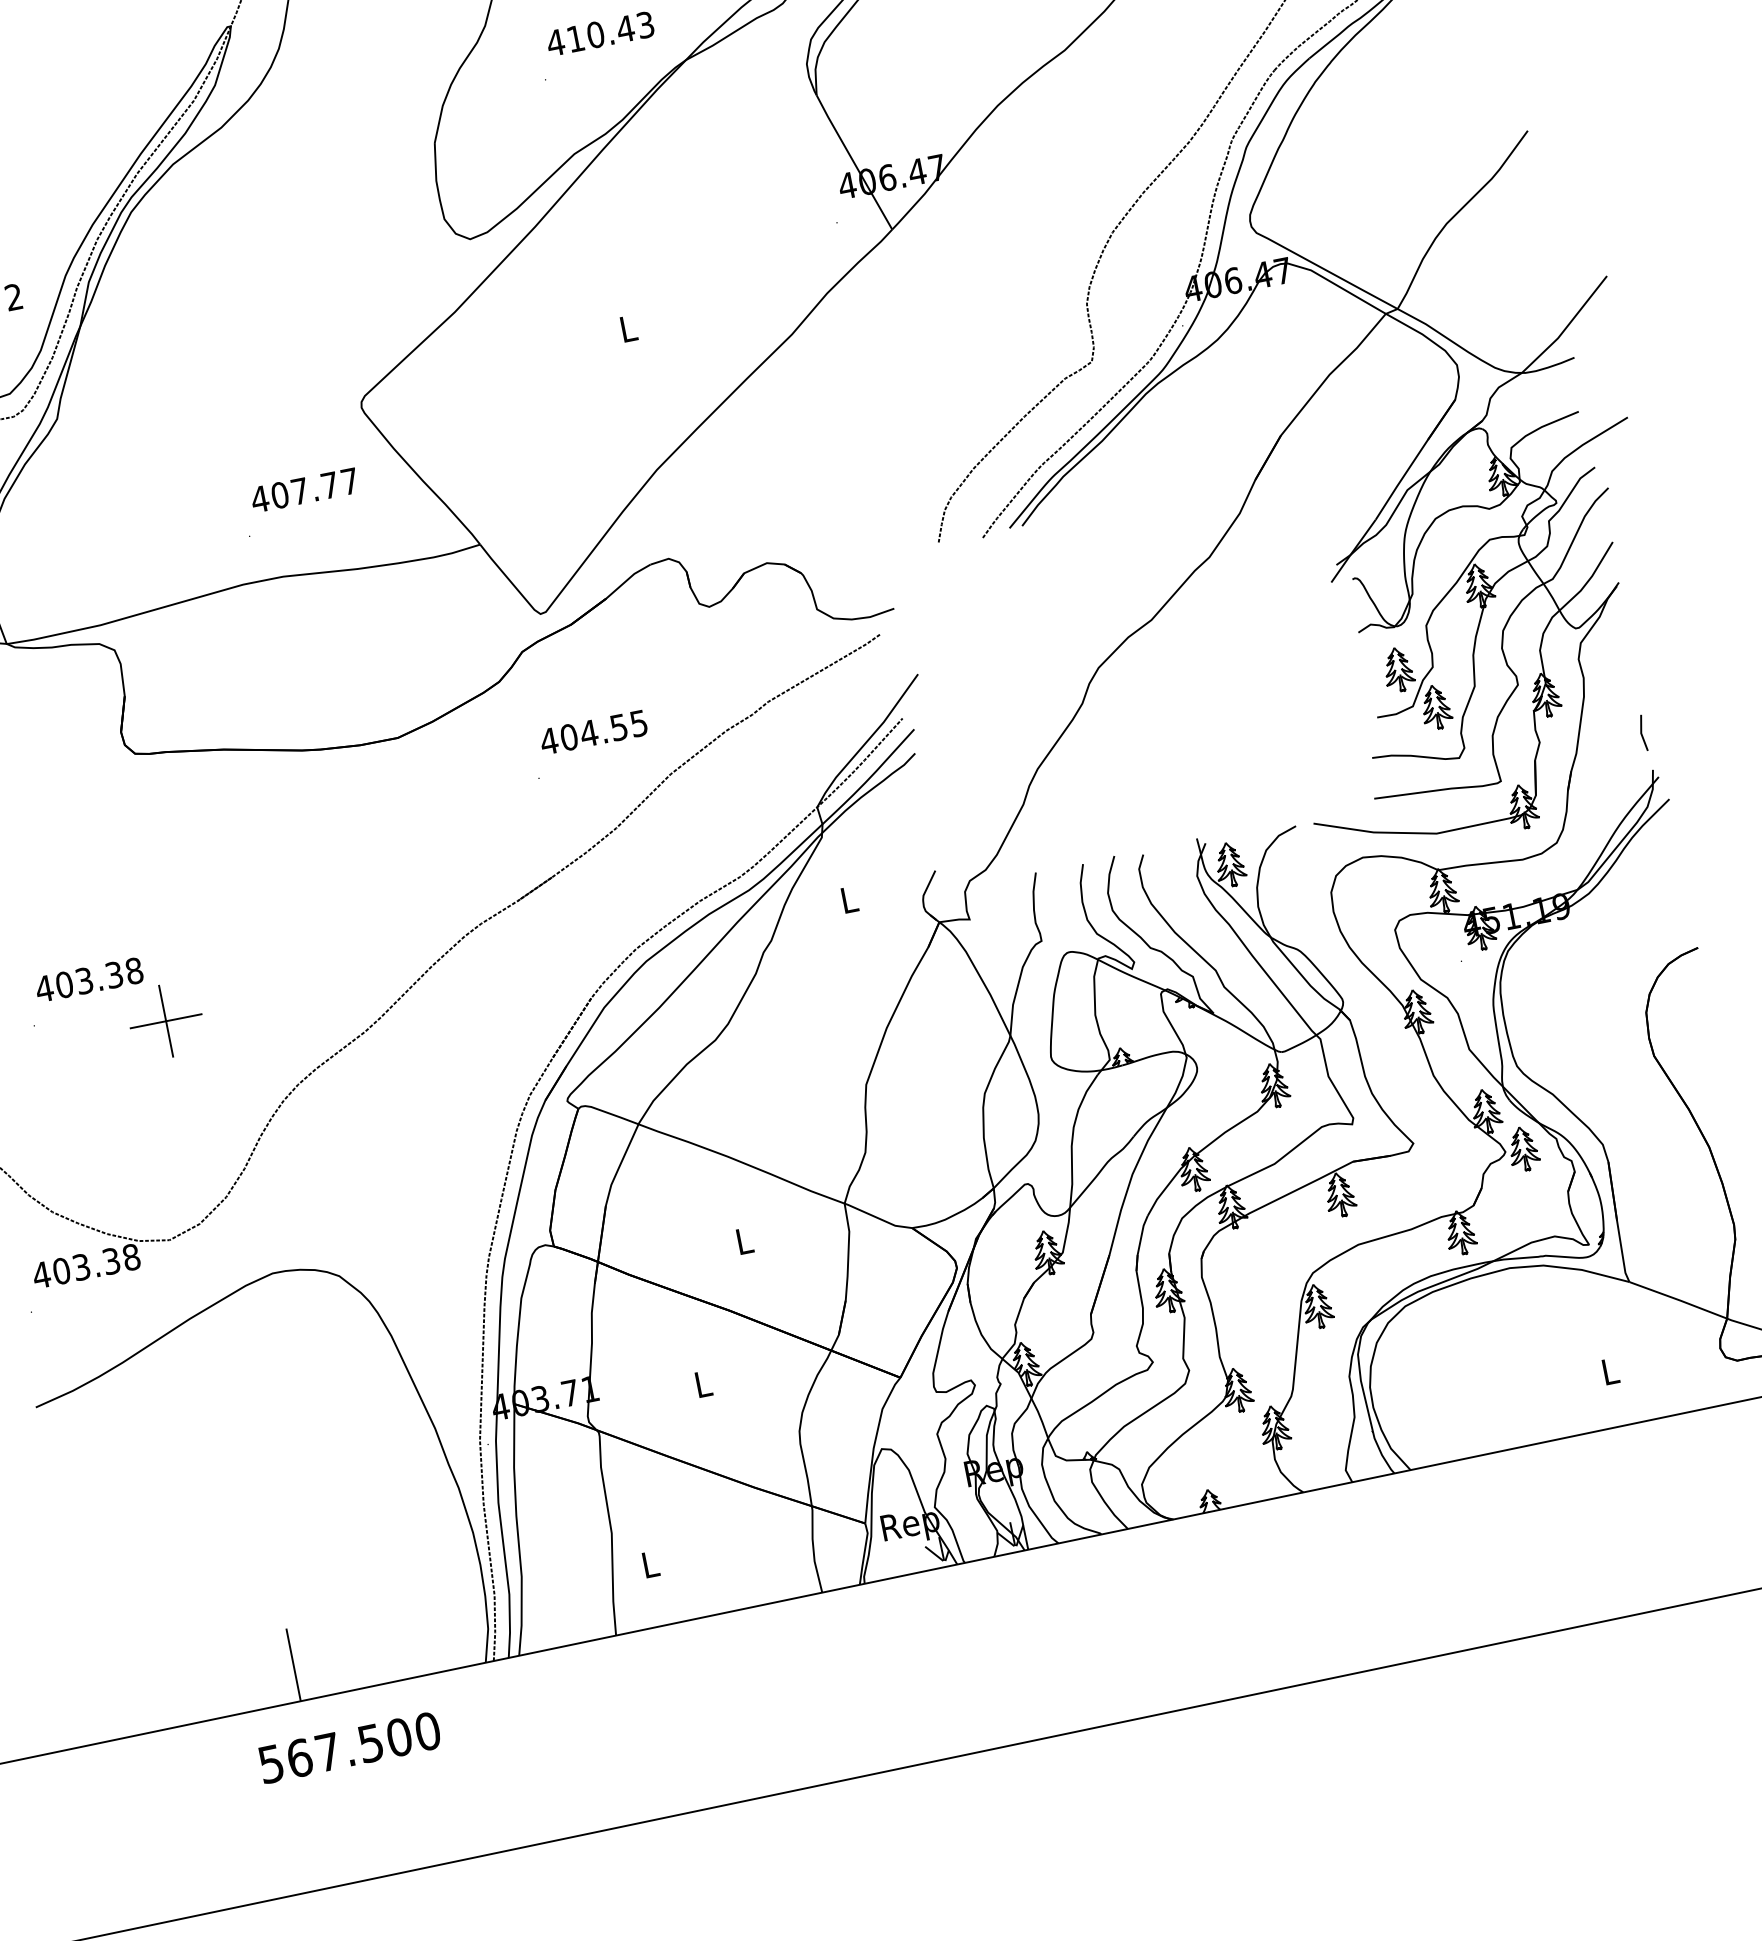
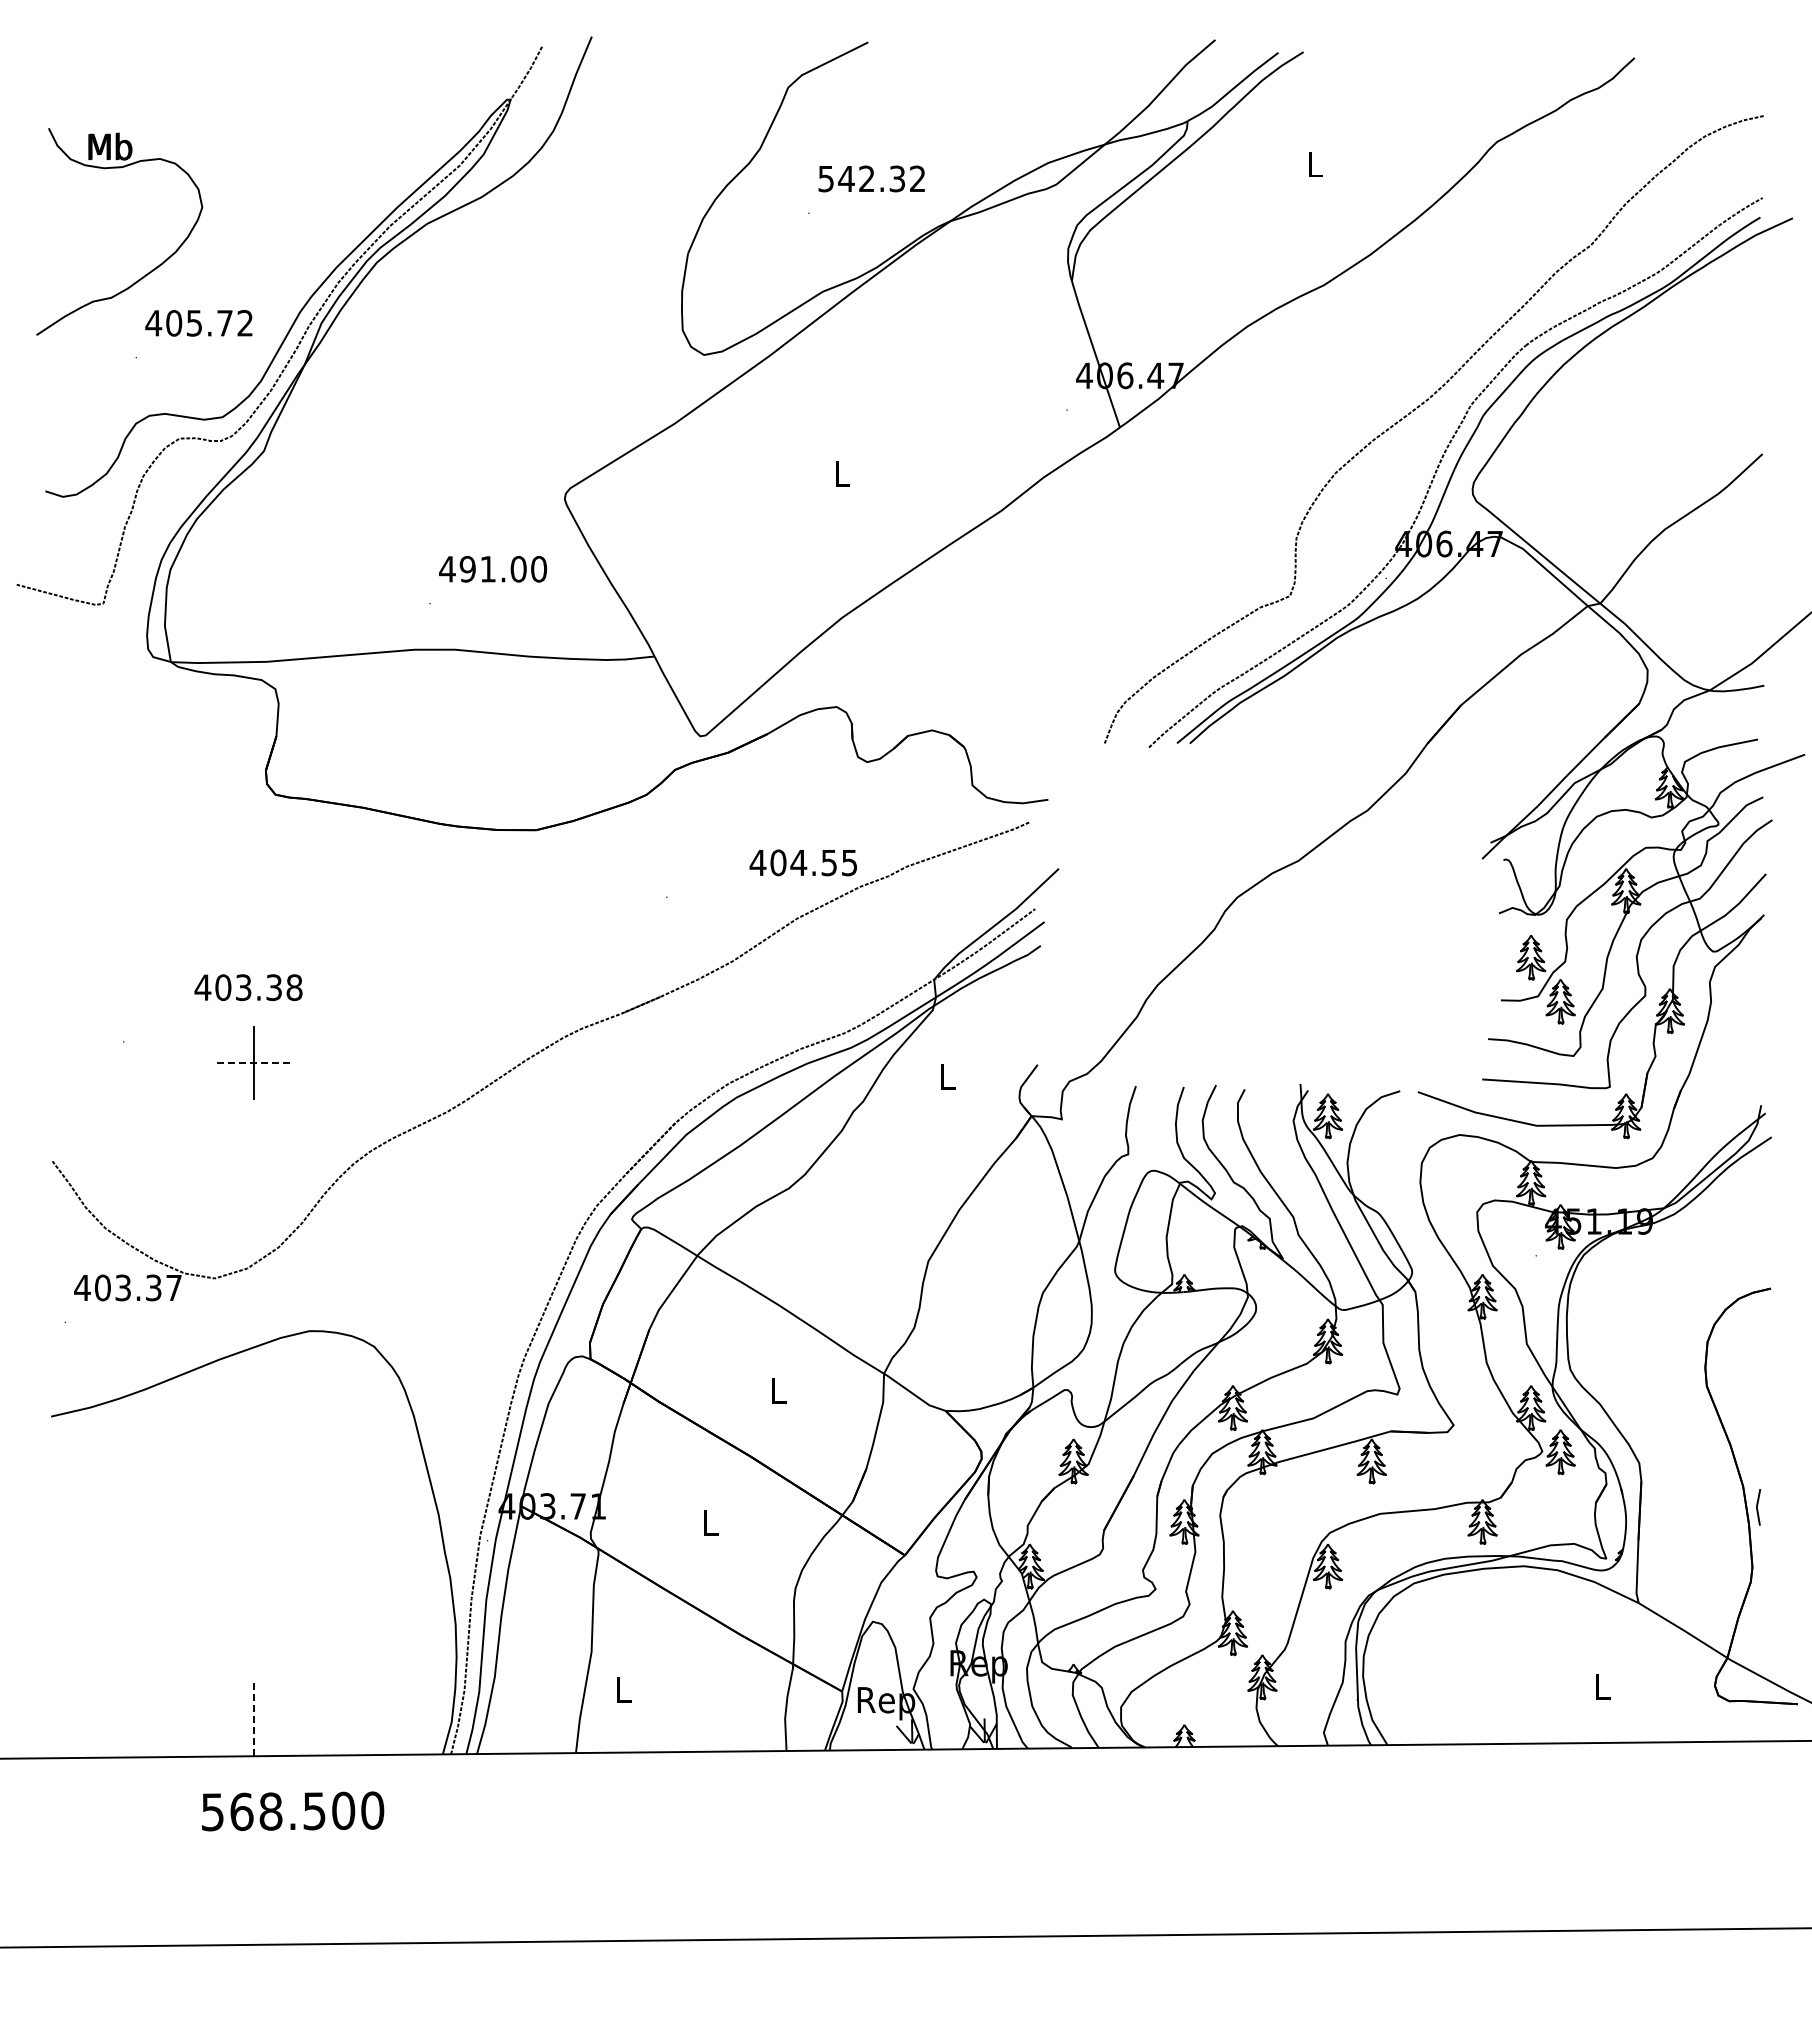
text: (600, 33) -> (871, 178), 410.43 -> 542.32
text: (314, 487) -> (503, 568), 407.77 -> 491.00
text: (593, 732) -> (803, 862), moved
line: (1641, 733) -> (1757, 1507), moved
text: (89, 979) -> (248, 987), moved
line: (166, 1021) -> (254, 1063), solid -> dashed
text: (131, 1256) -> (174, 1287), 403.38 -> 403.37
line: (293, 1664) -> (253, 1718), solid -> dashed
text: (327, 1752) -> (270, 1811), 567.500 -> 568.500

